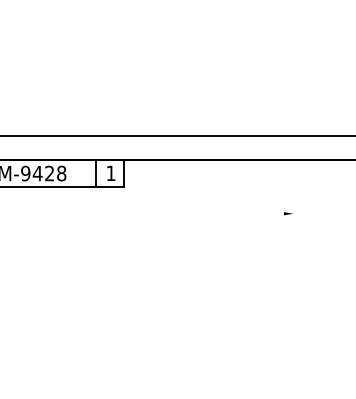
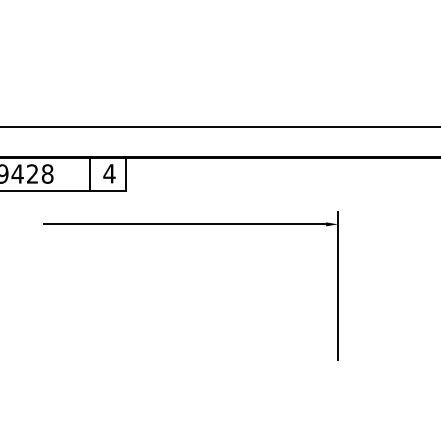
text: (110, 172) -> (108, 172), 1 -> 4
line: (170, 213) -> (183, 224), added
line: (293, 262) -> (338, 285), added

